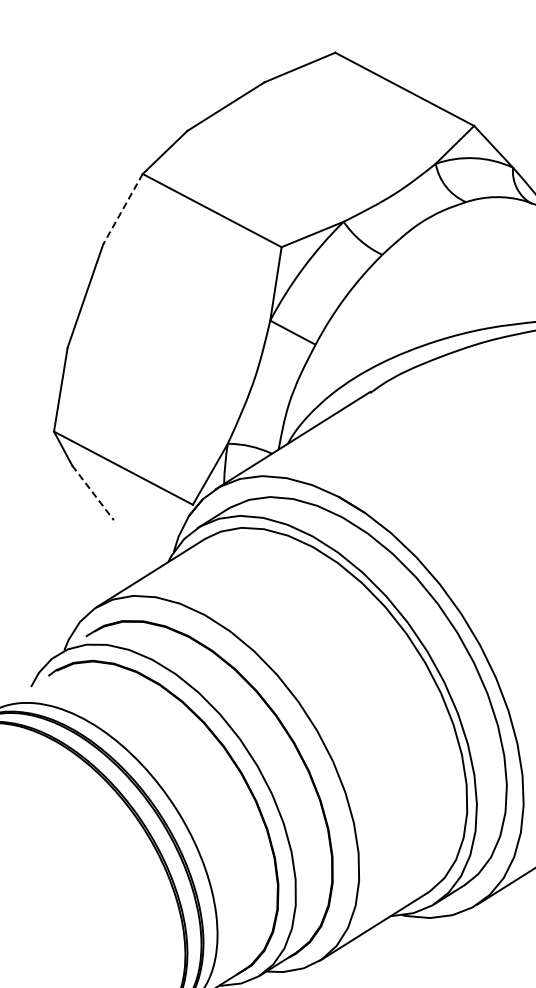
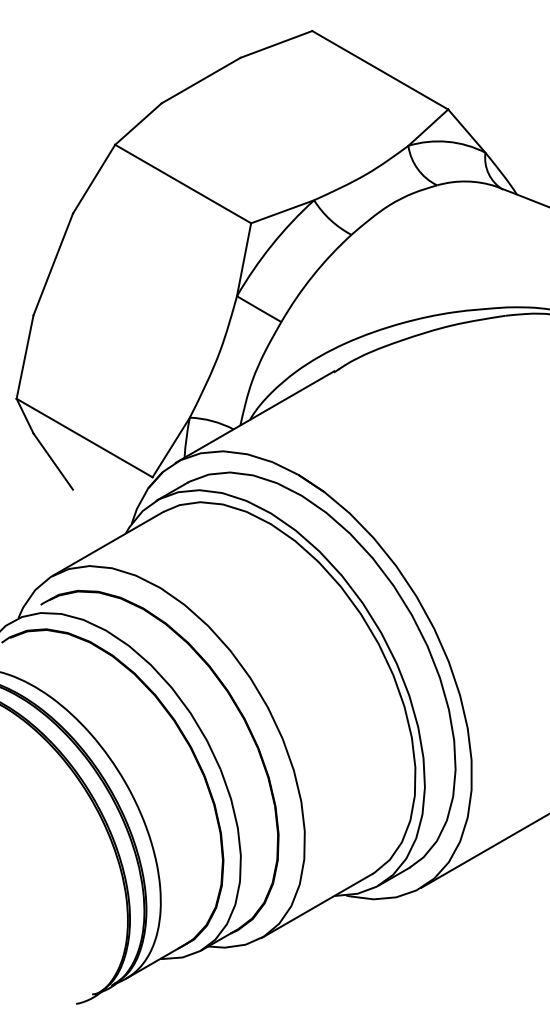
line: (122, 209) -> (93, 179), dashed -> solid
line: (93, 493) -> (53, 462), dashed -> solid

